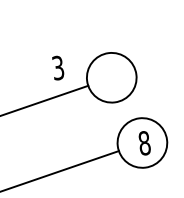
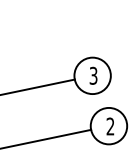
text: (58, 67) -> (93, 75), moved
text: (144, 143) -> (110, 126), 8 -> 2

